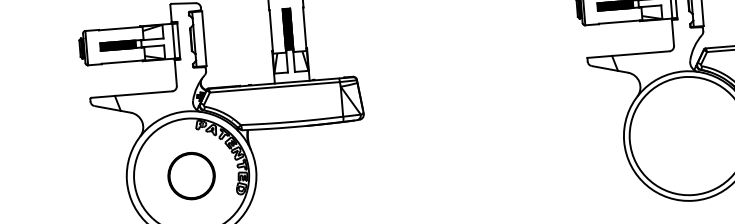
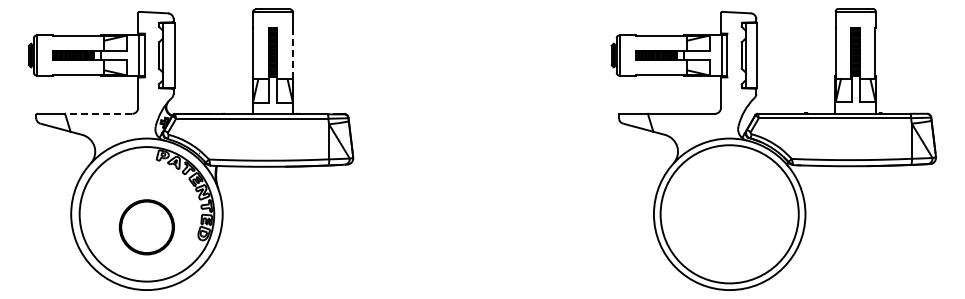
line: (304, 29) -> (292, 54), solid -> dashed
line: (143, 93) -> (98, 113), solid -> dashed
part: (191, 176) -> (146, 227), moved

